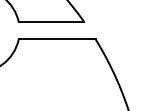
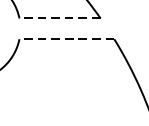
line: (51, 22) -> (59, 18), solid -> dashed
line: (56, 39) -> (66, 39), solid -> dashed

